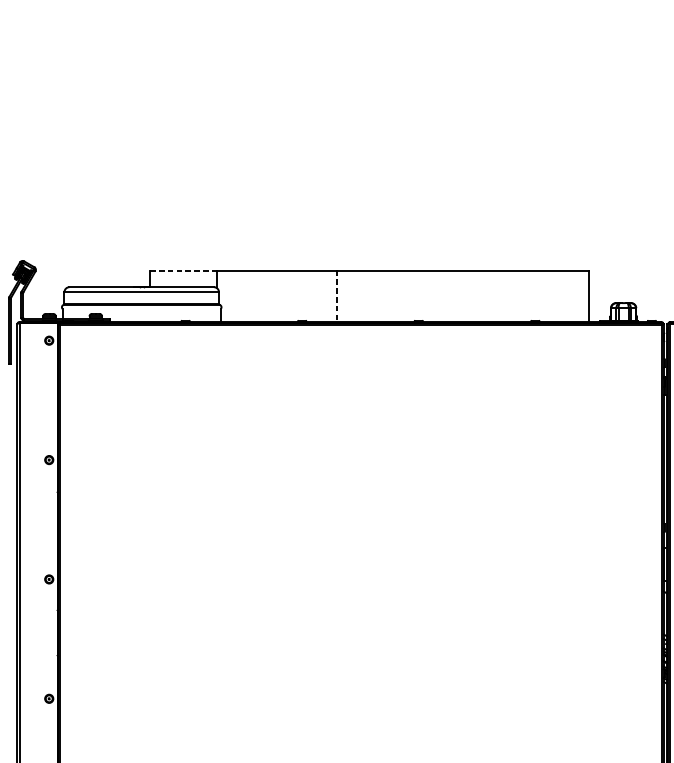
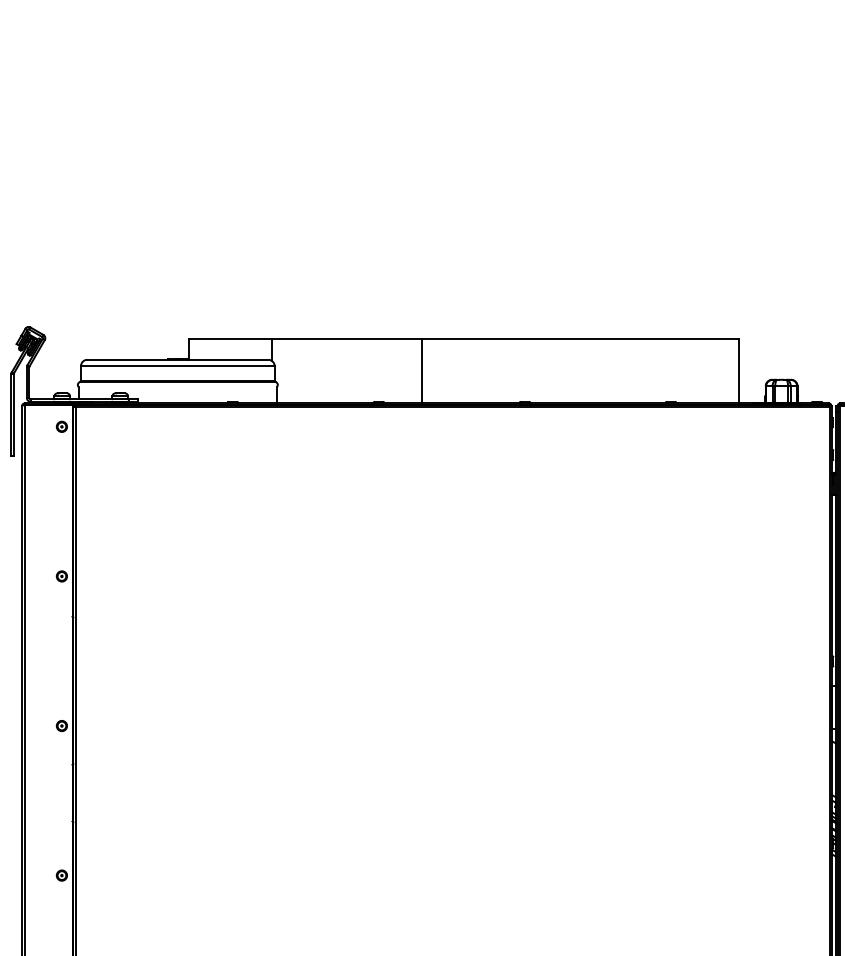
line: (183, 270) -> (230, 339), dashed -> solid
line: (337, 296) -> (422, 371), dashed -> solid

